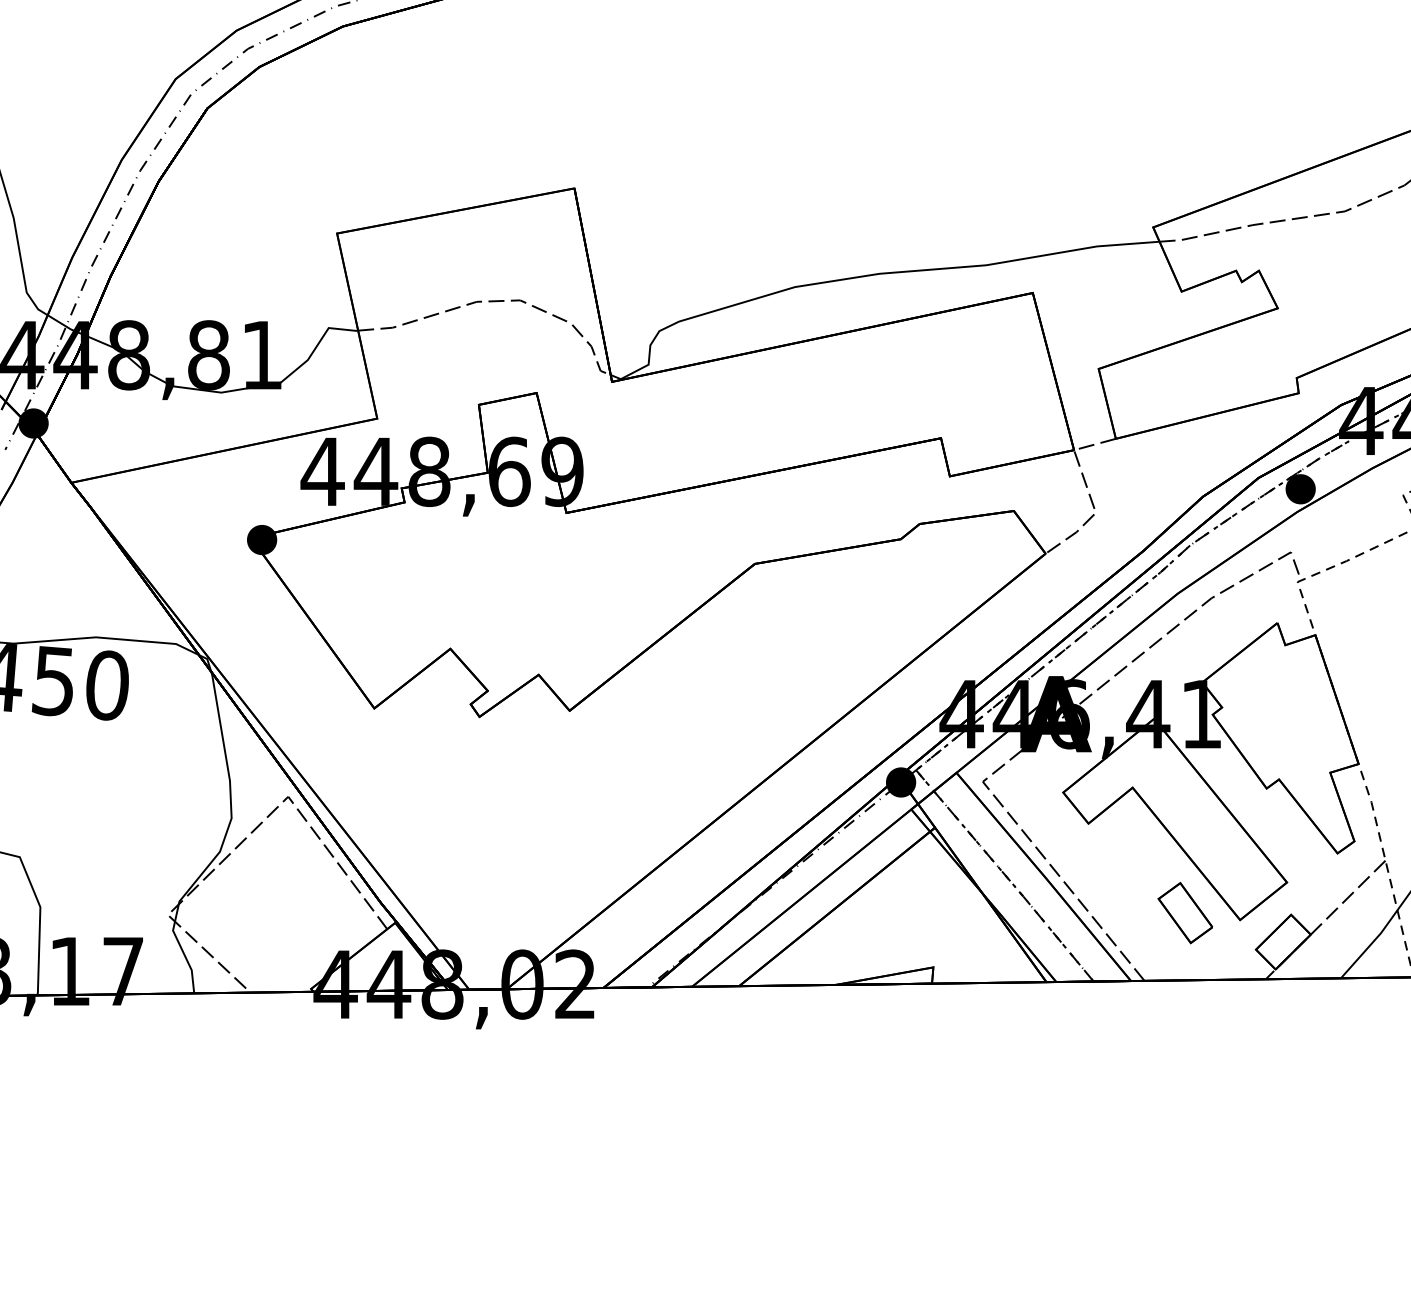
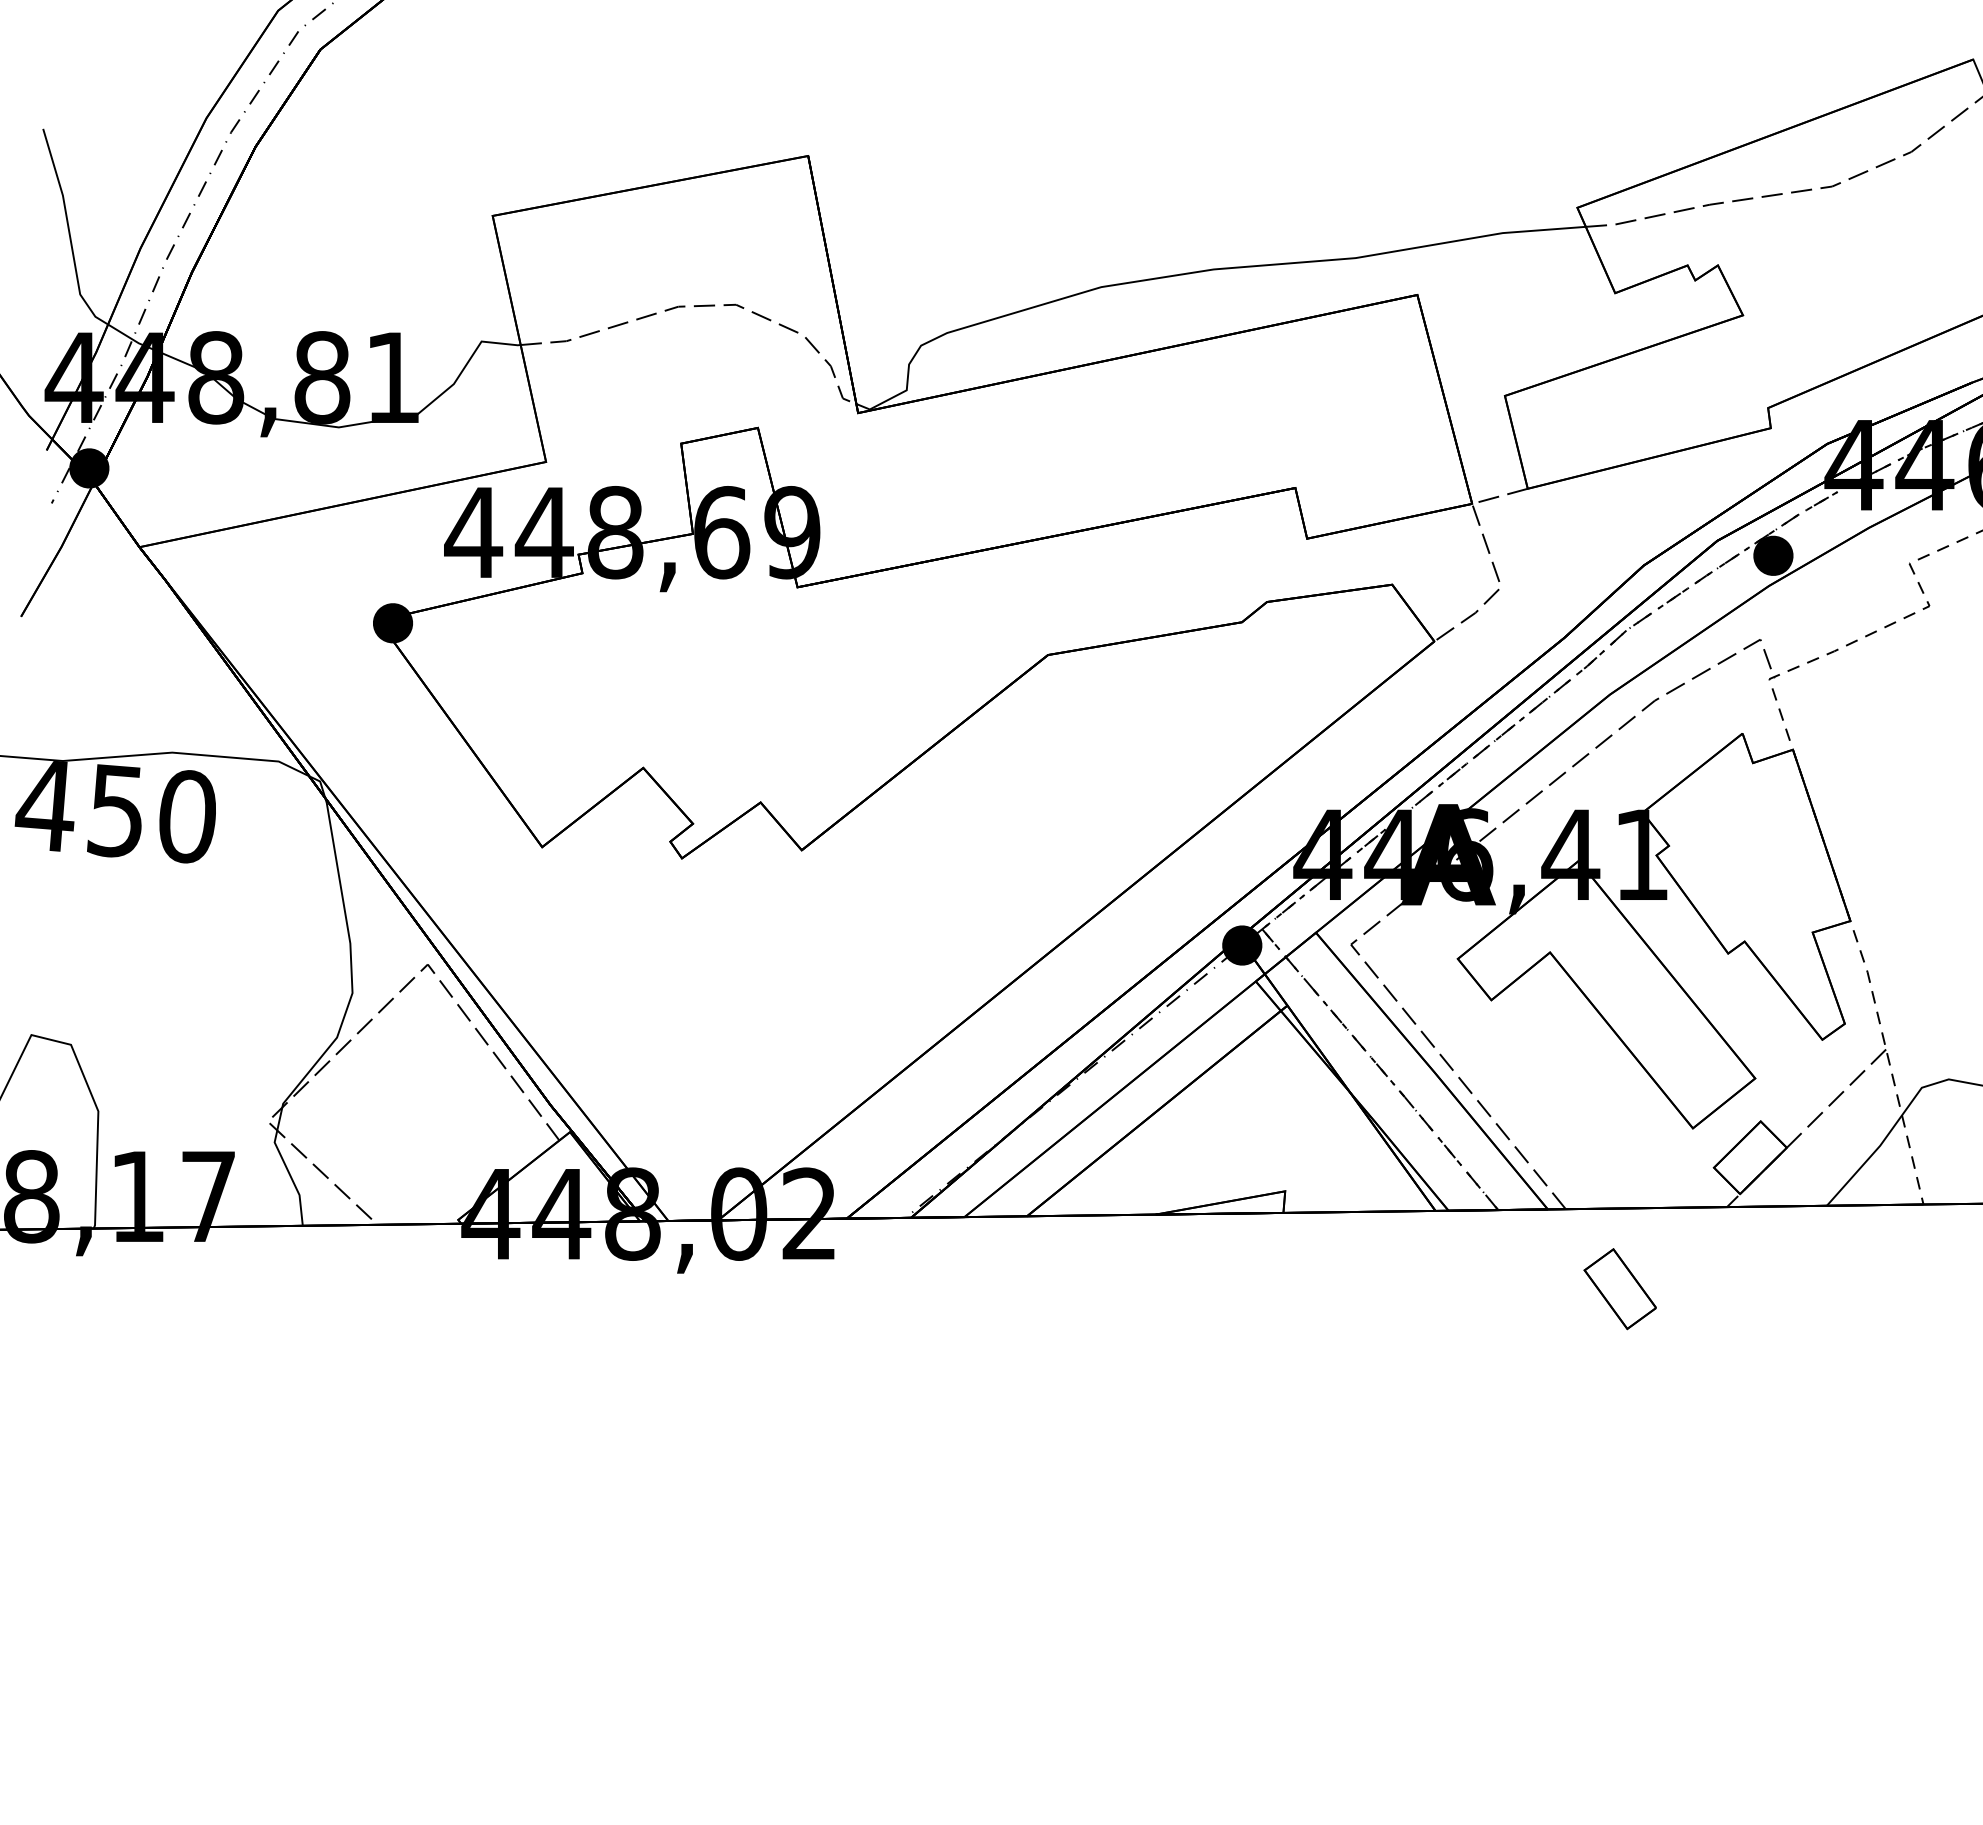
part: (1184, 913) -> (1619, 1289), moved

